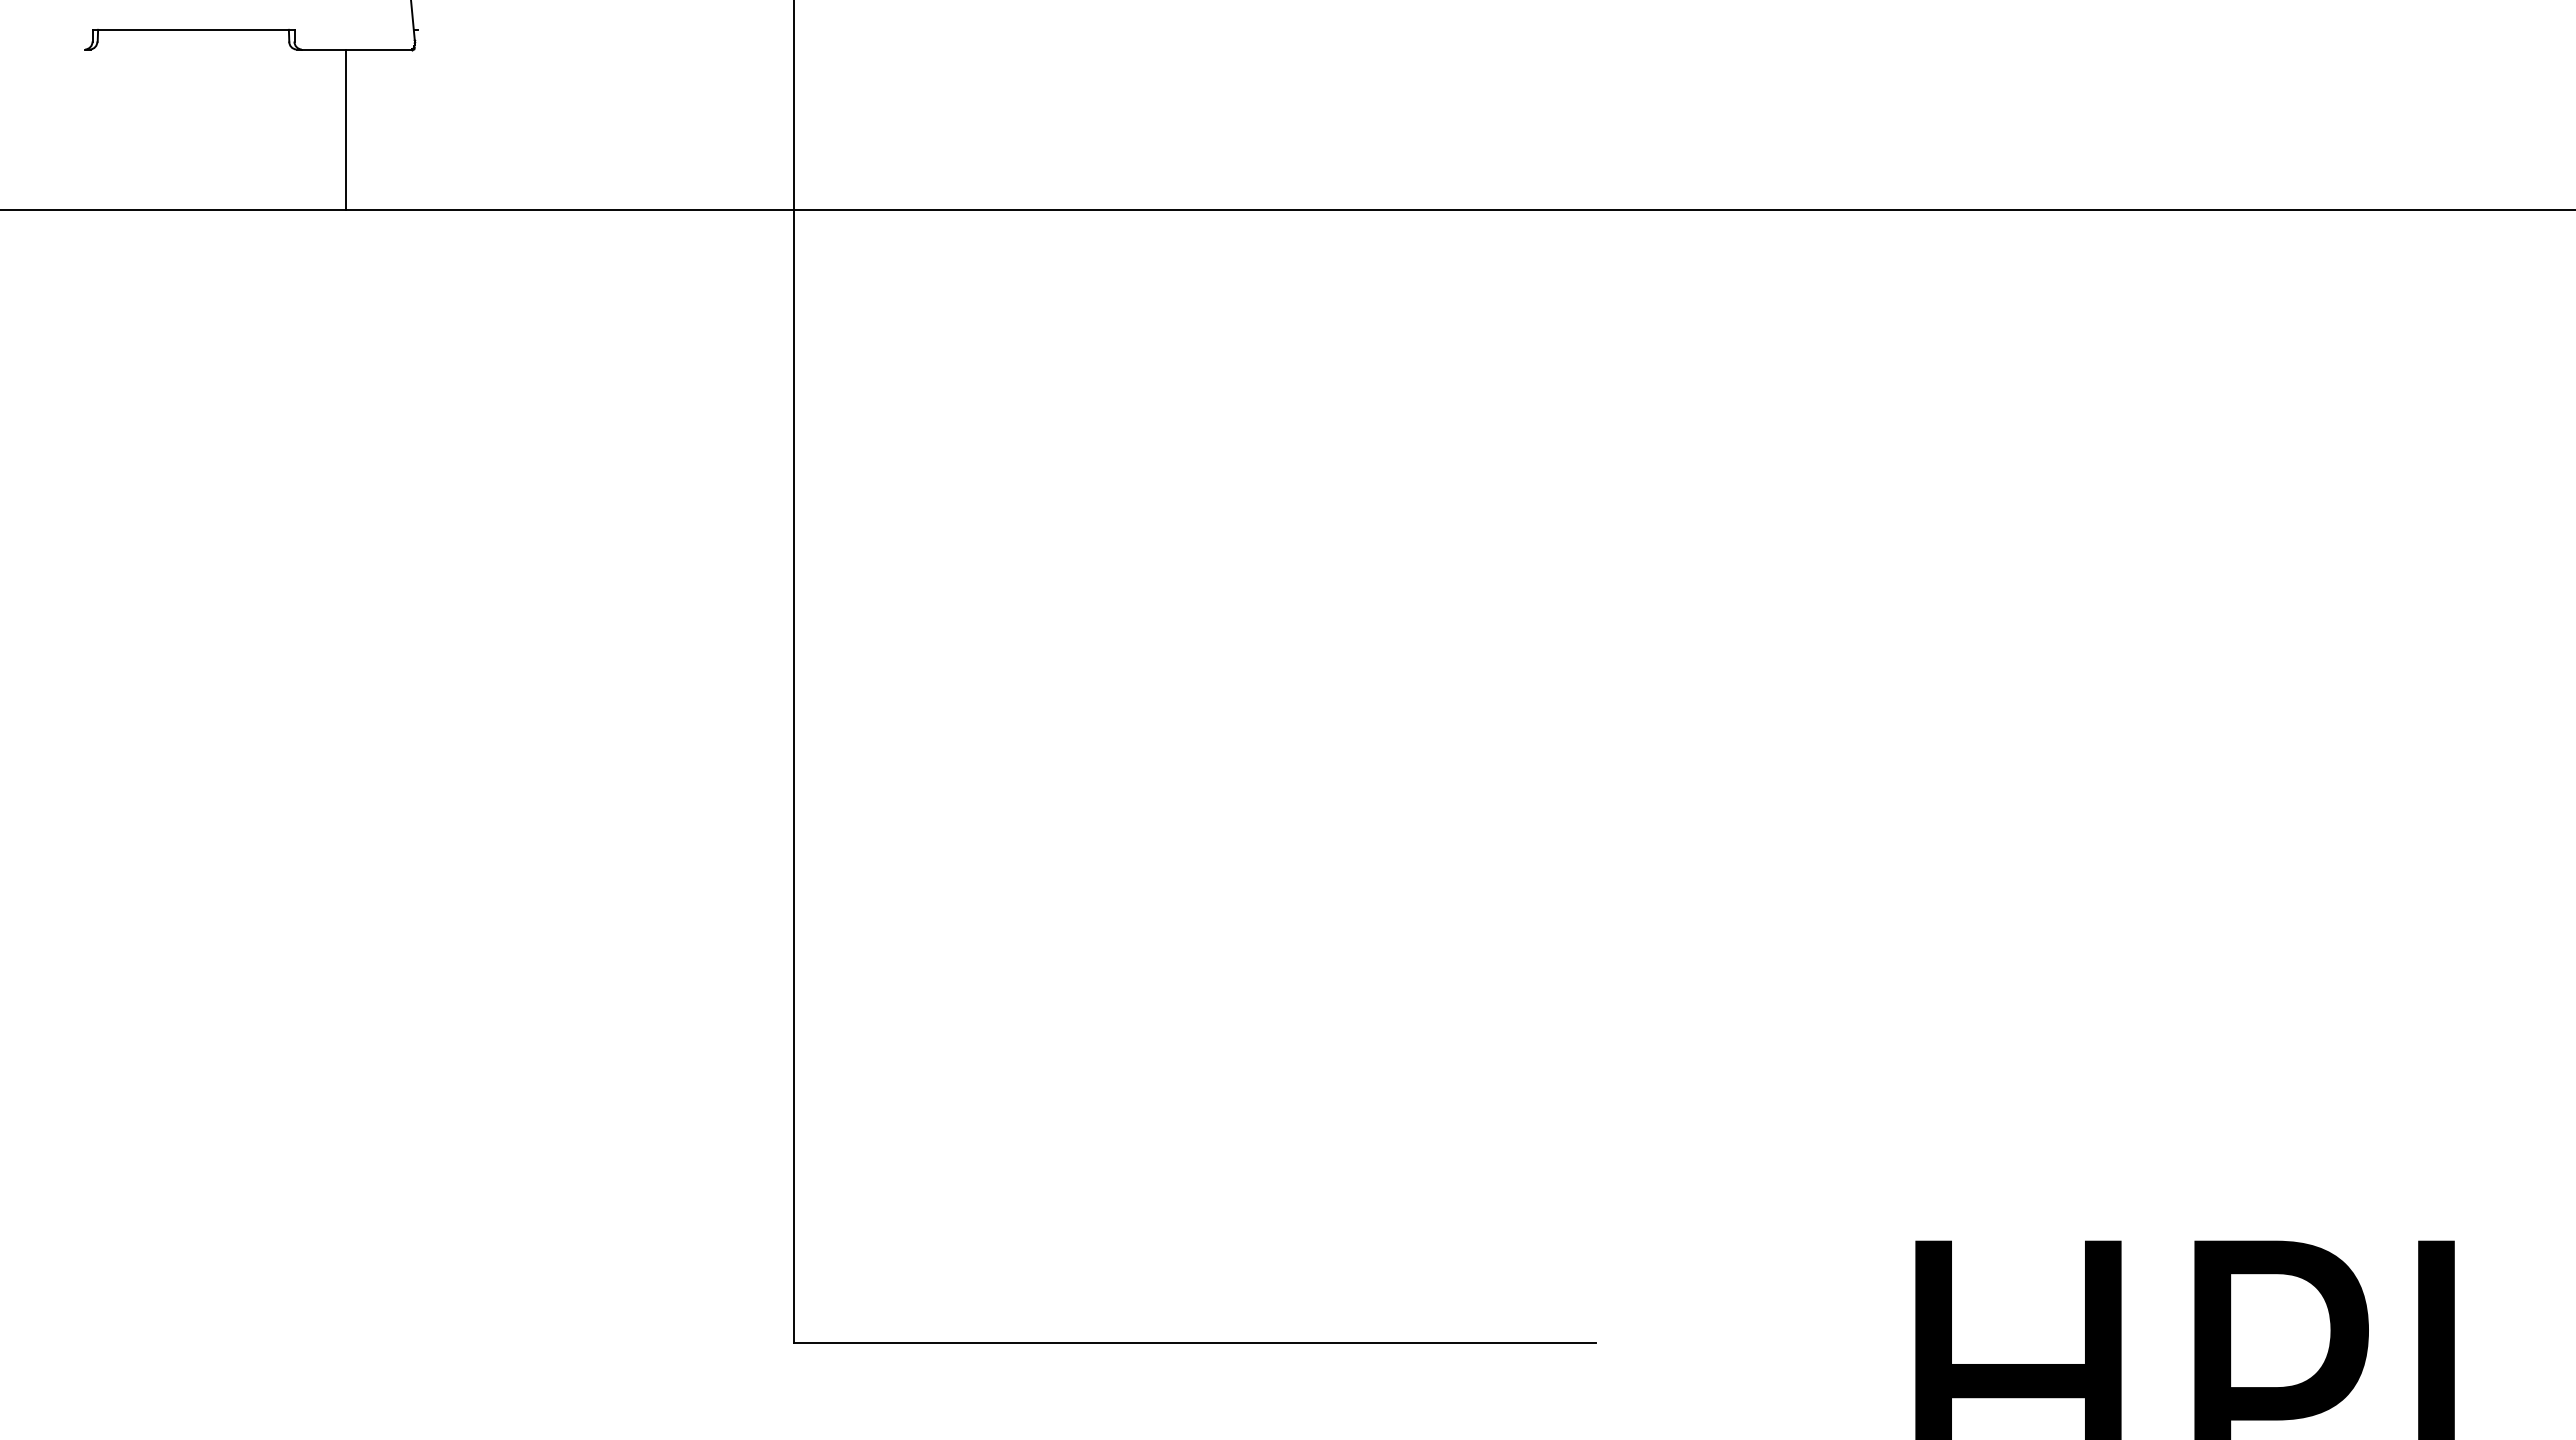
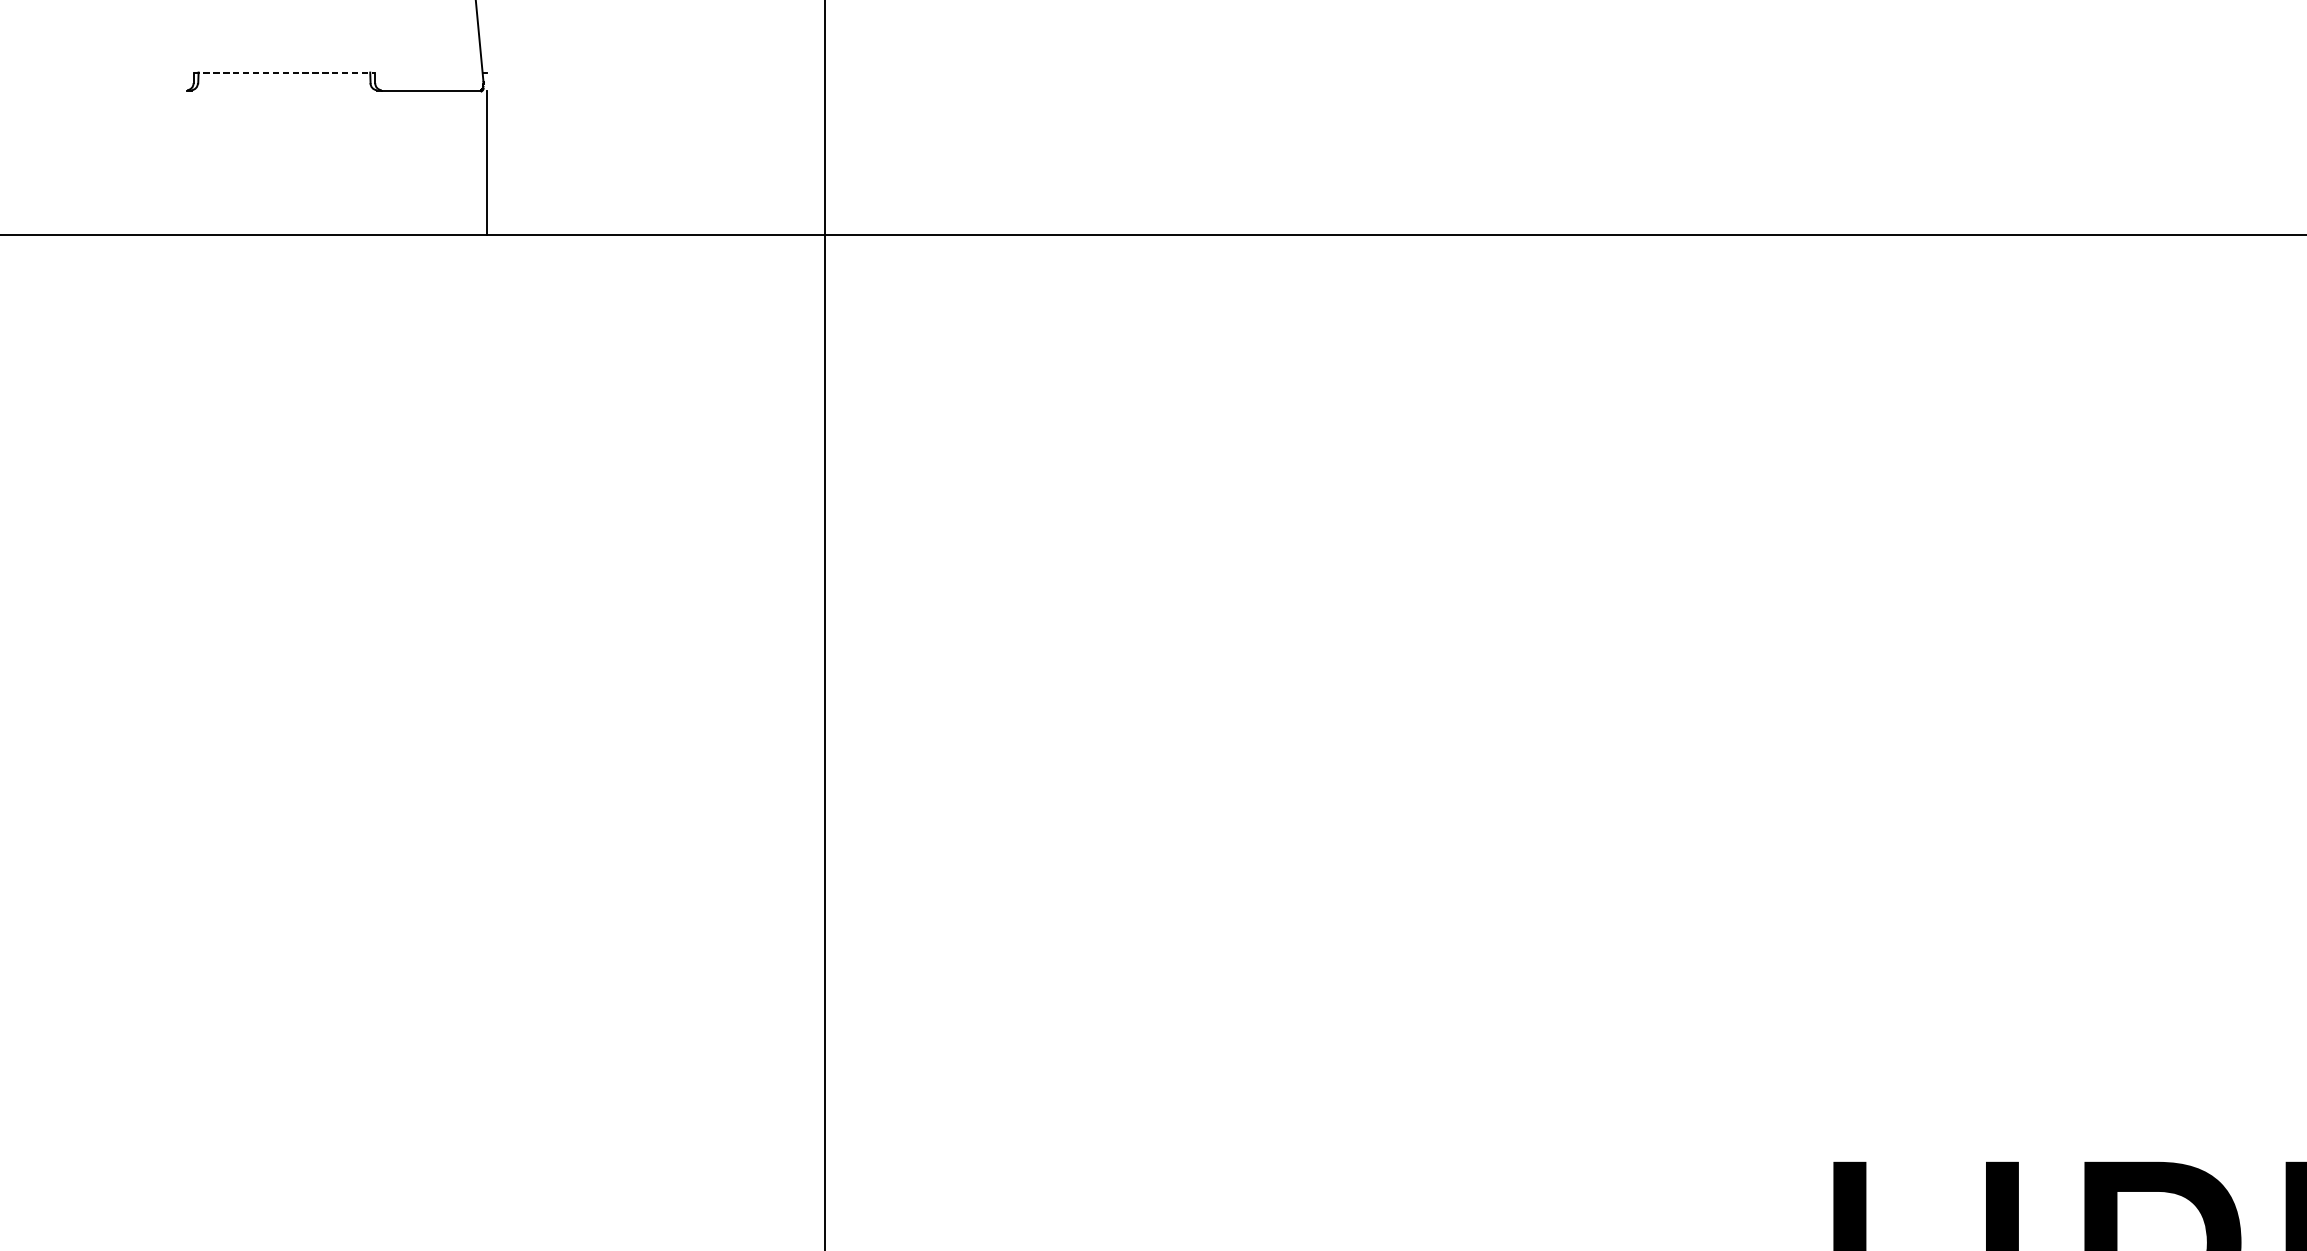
line: (194, 29) -> (285, 72), solid -> dashed
line: (346, 129) -> (486, 162), moved

